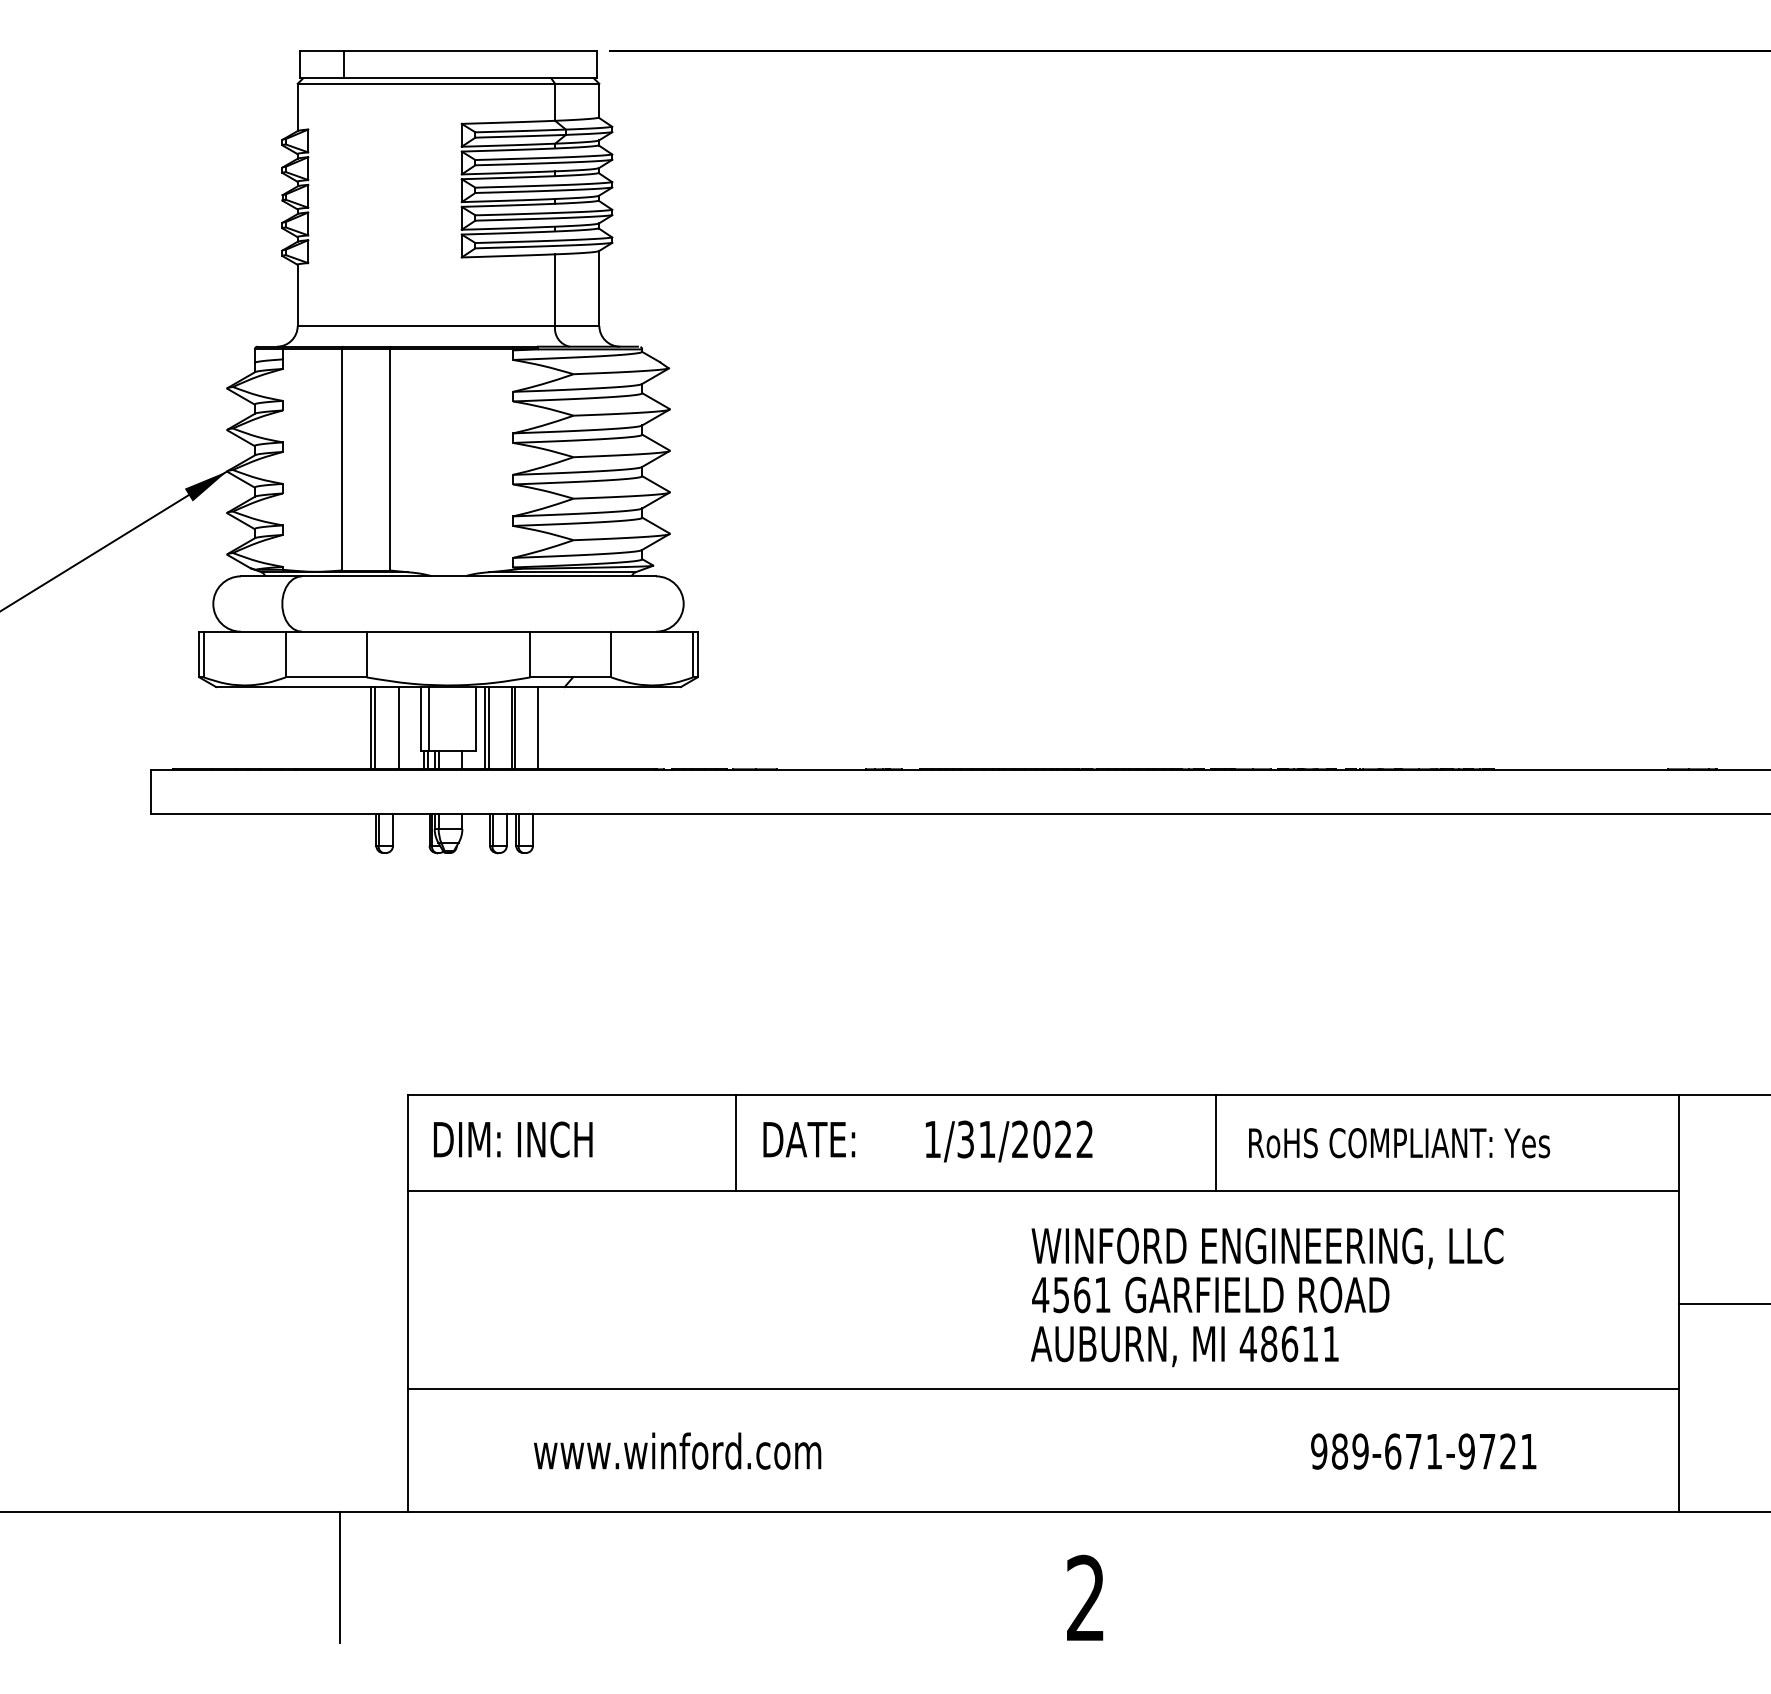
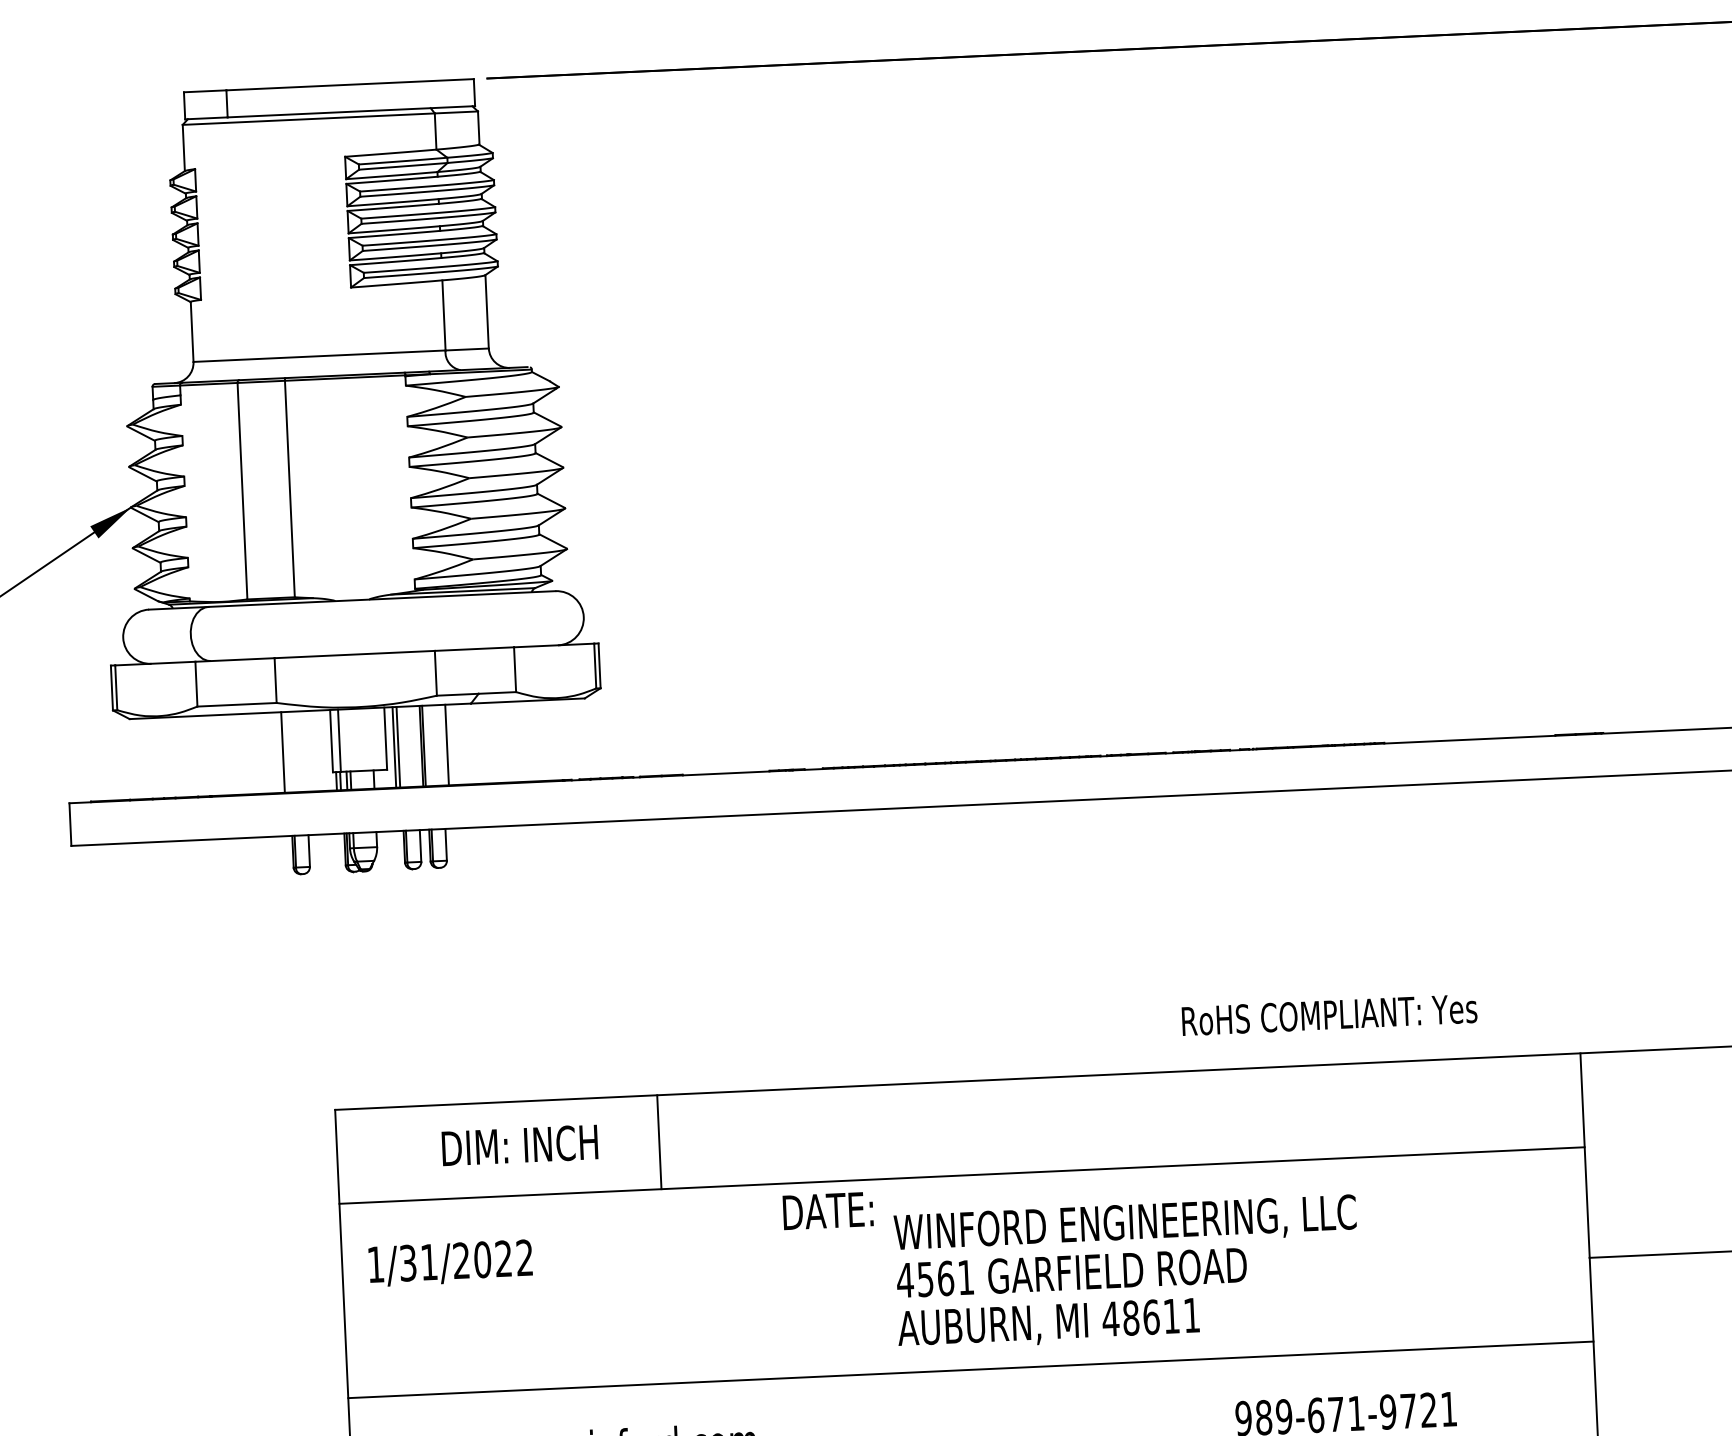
line: (374, 728) -> (286, 752), removed
line: (398, 728) -> (310, 751), removed
text: (513, 1139) -> (520, 1145), moved
text: (809, 1139) -> (828, 1210), moved
text: (1008, 1141) -> (450, 1263), moved
line: (1215, 1142) -> (1128, 1120), removed
text: (1399, 1143) -> (1329, 1015), moved
text: (1266, 1297) -> (1126, 1272), moved

